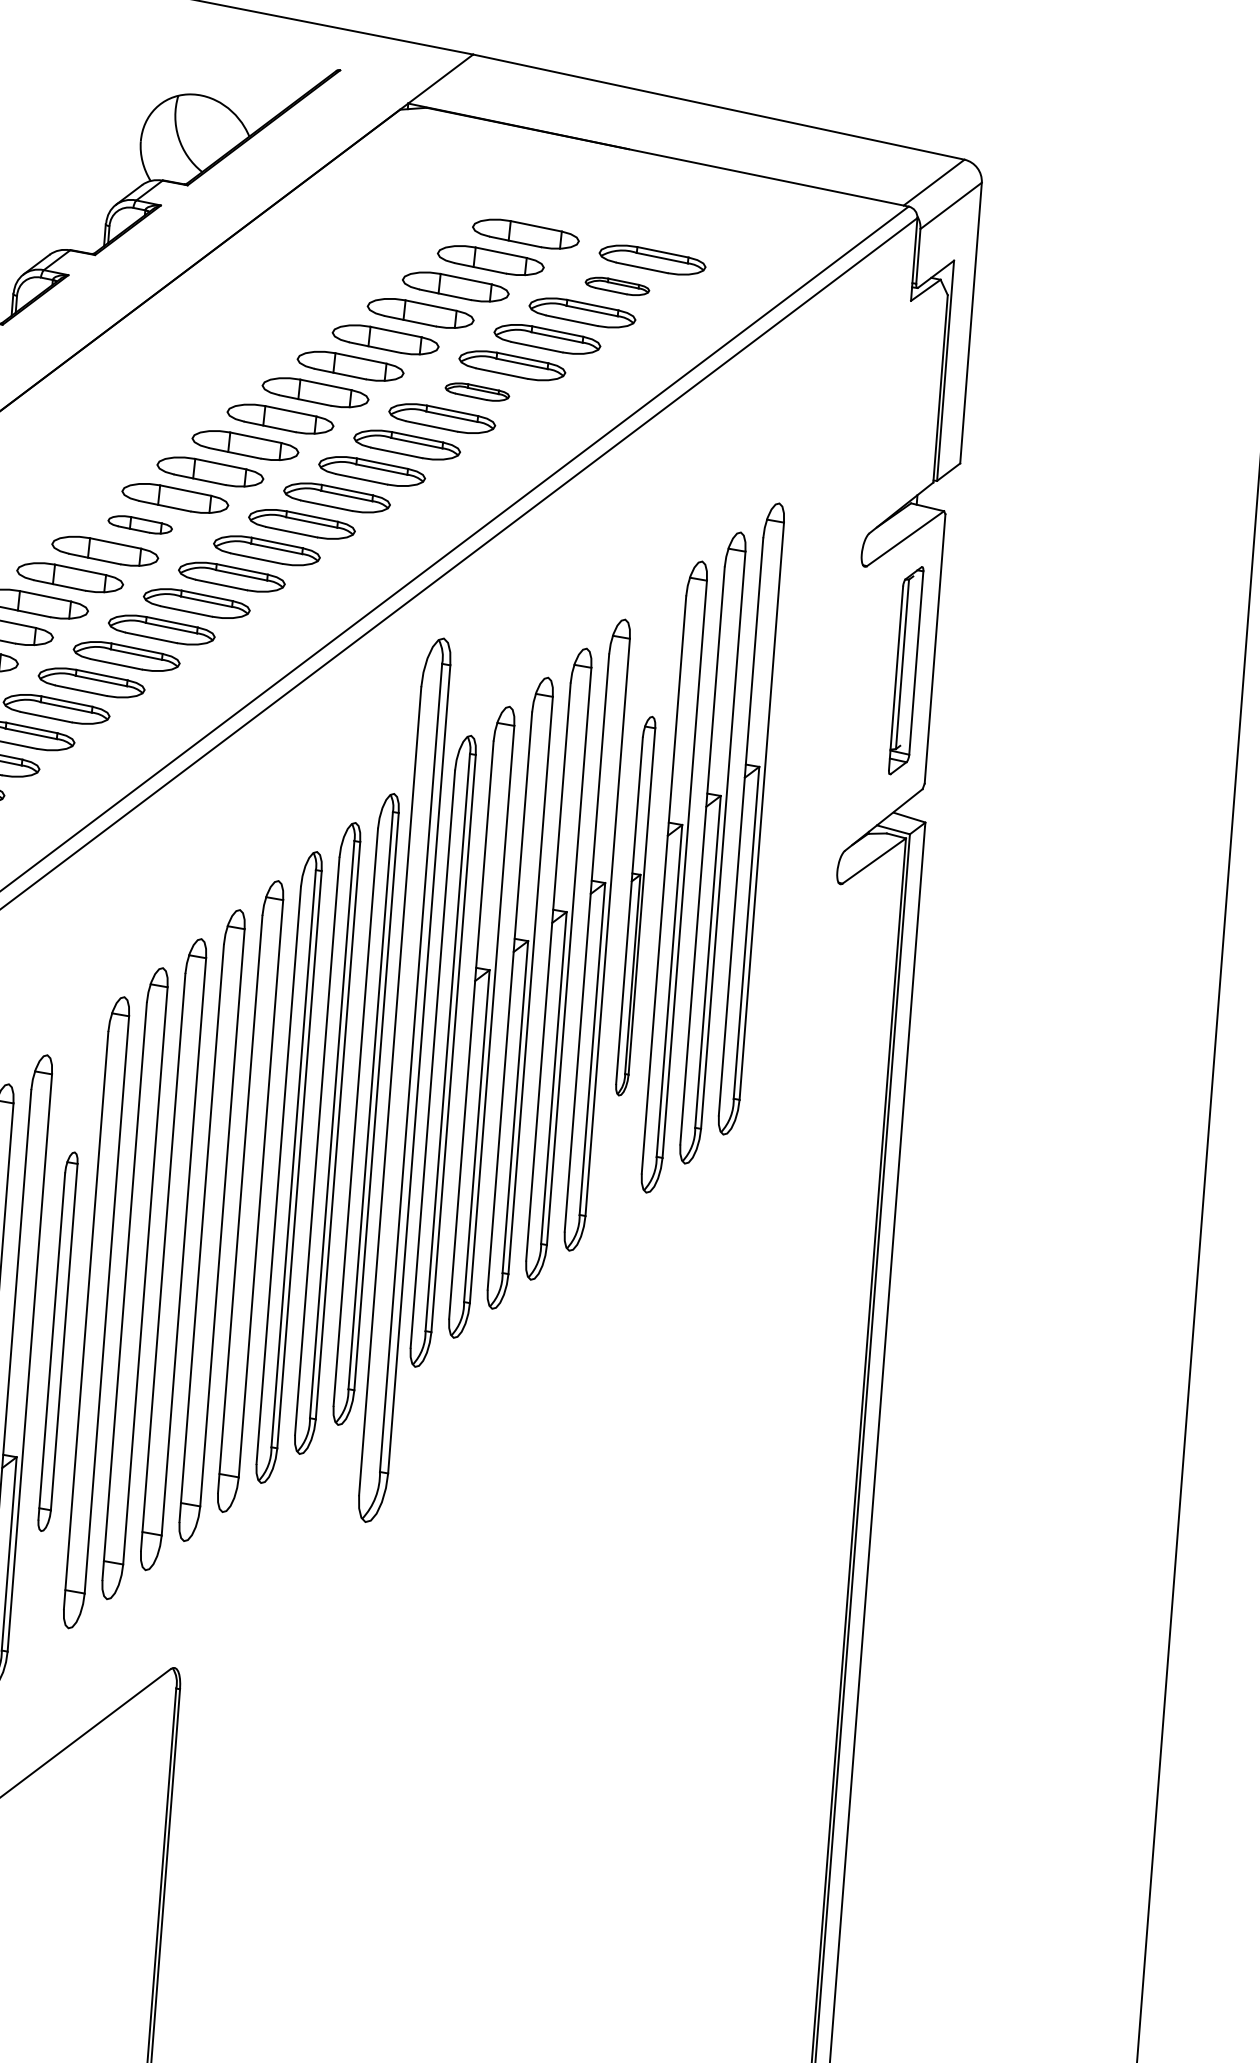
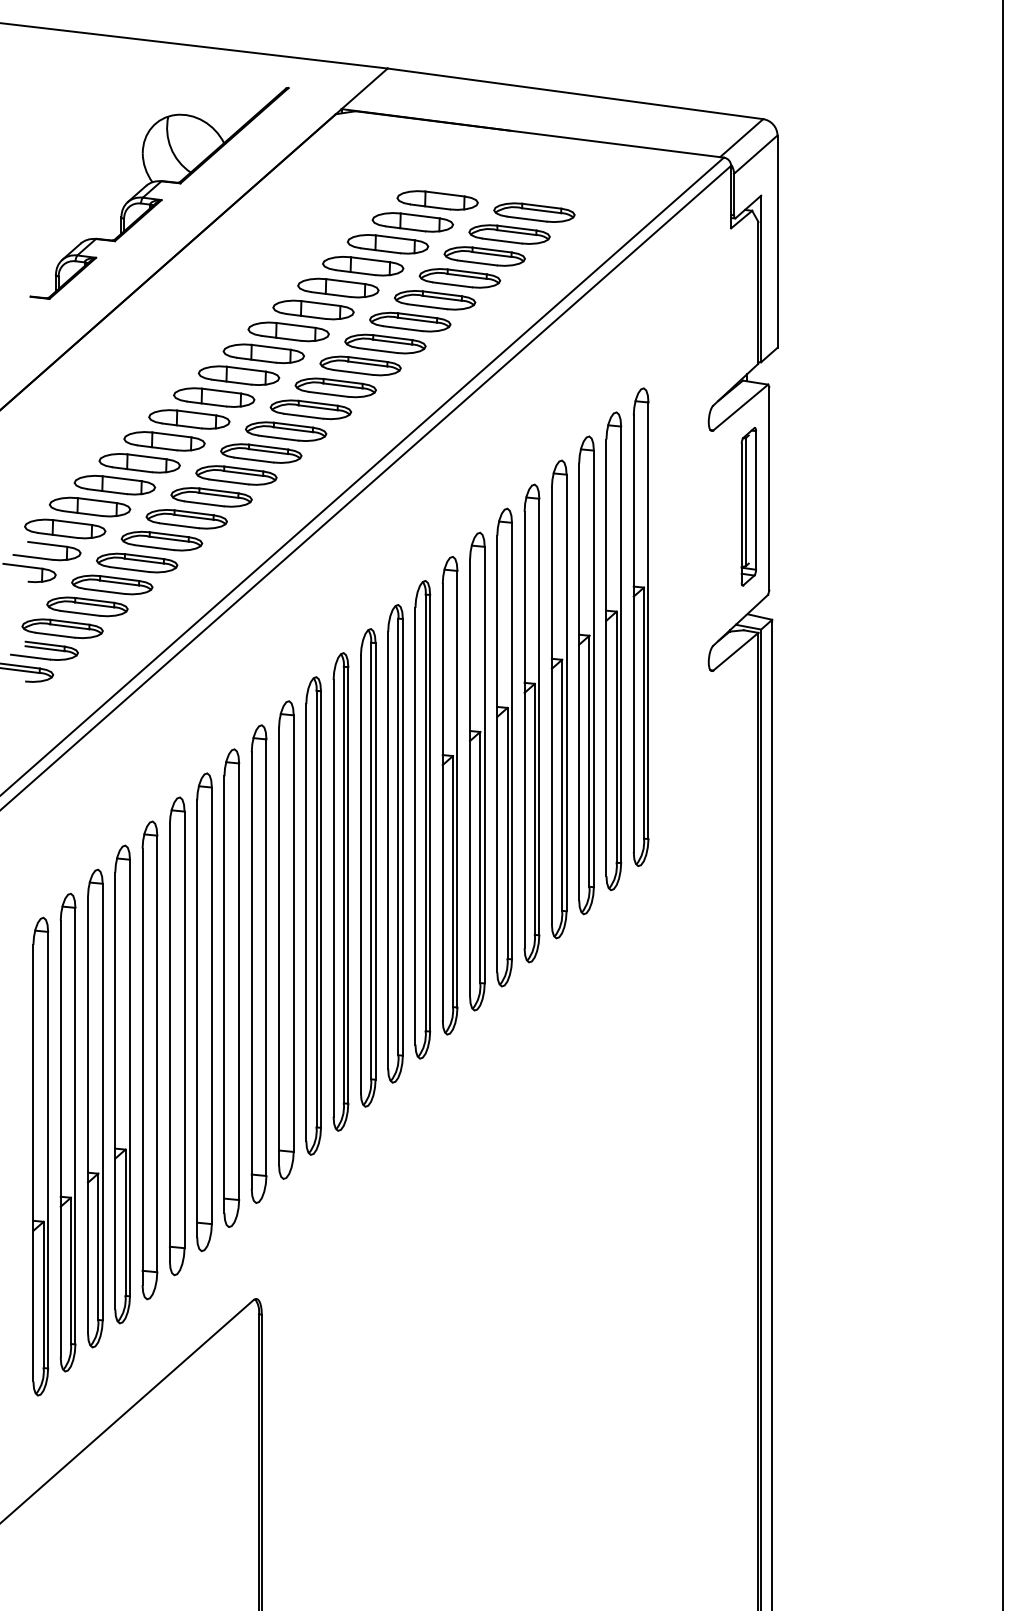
part: (617, 286) -> (509, 234), size x1.67
part: (477, 391) -> (410, 321), size x1.67
part: (140, 524) -> (164, 441), size x1.67
part: (634, 906) -> (558, 699), size x1.67
part: (404, 1079) -> (395, 843), size x0.71
part: (57, 1341) -> (149, 1060), size x1.67

